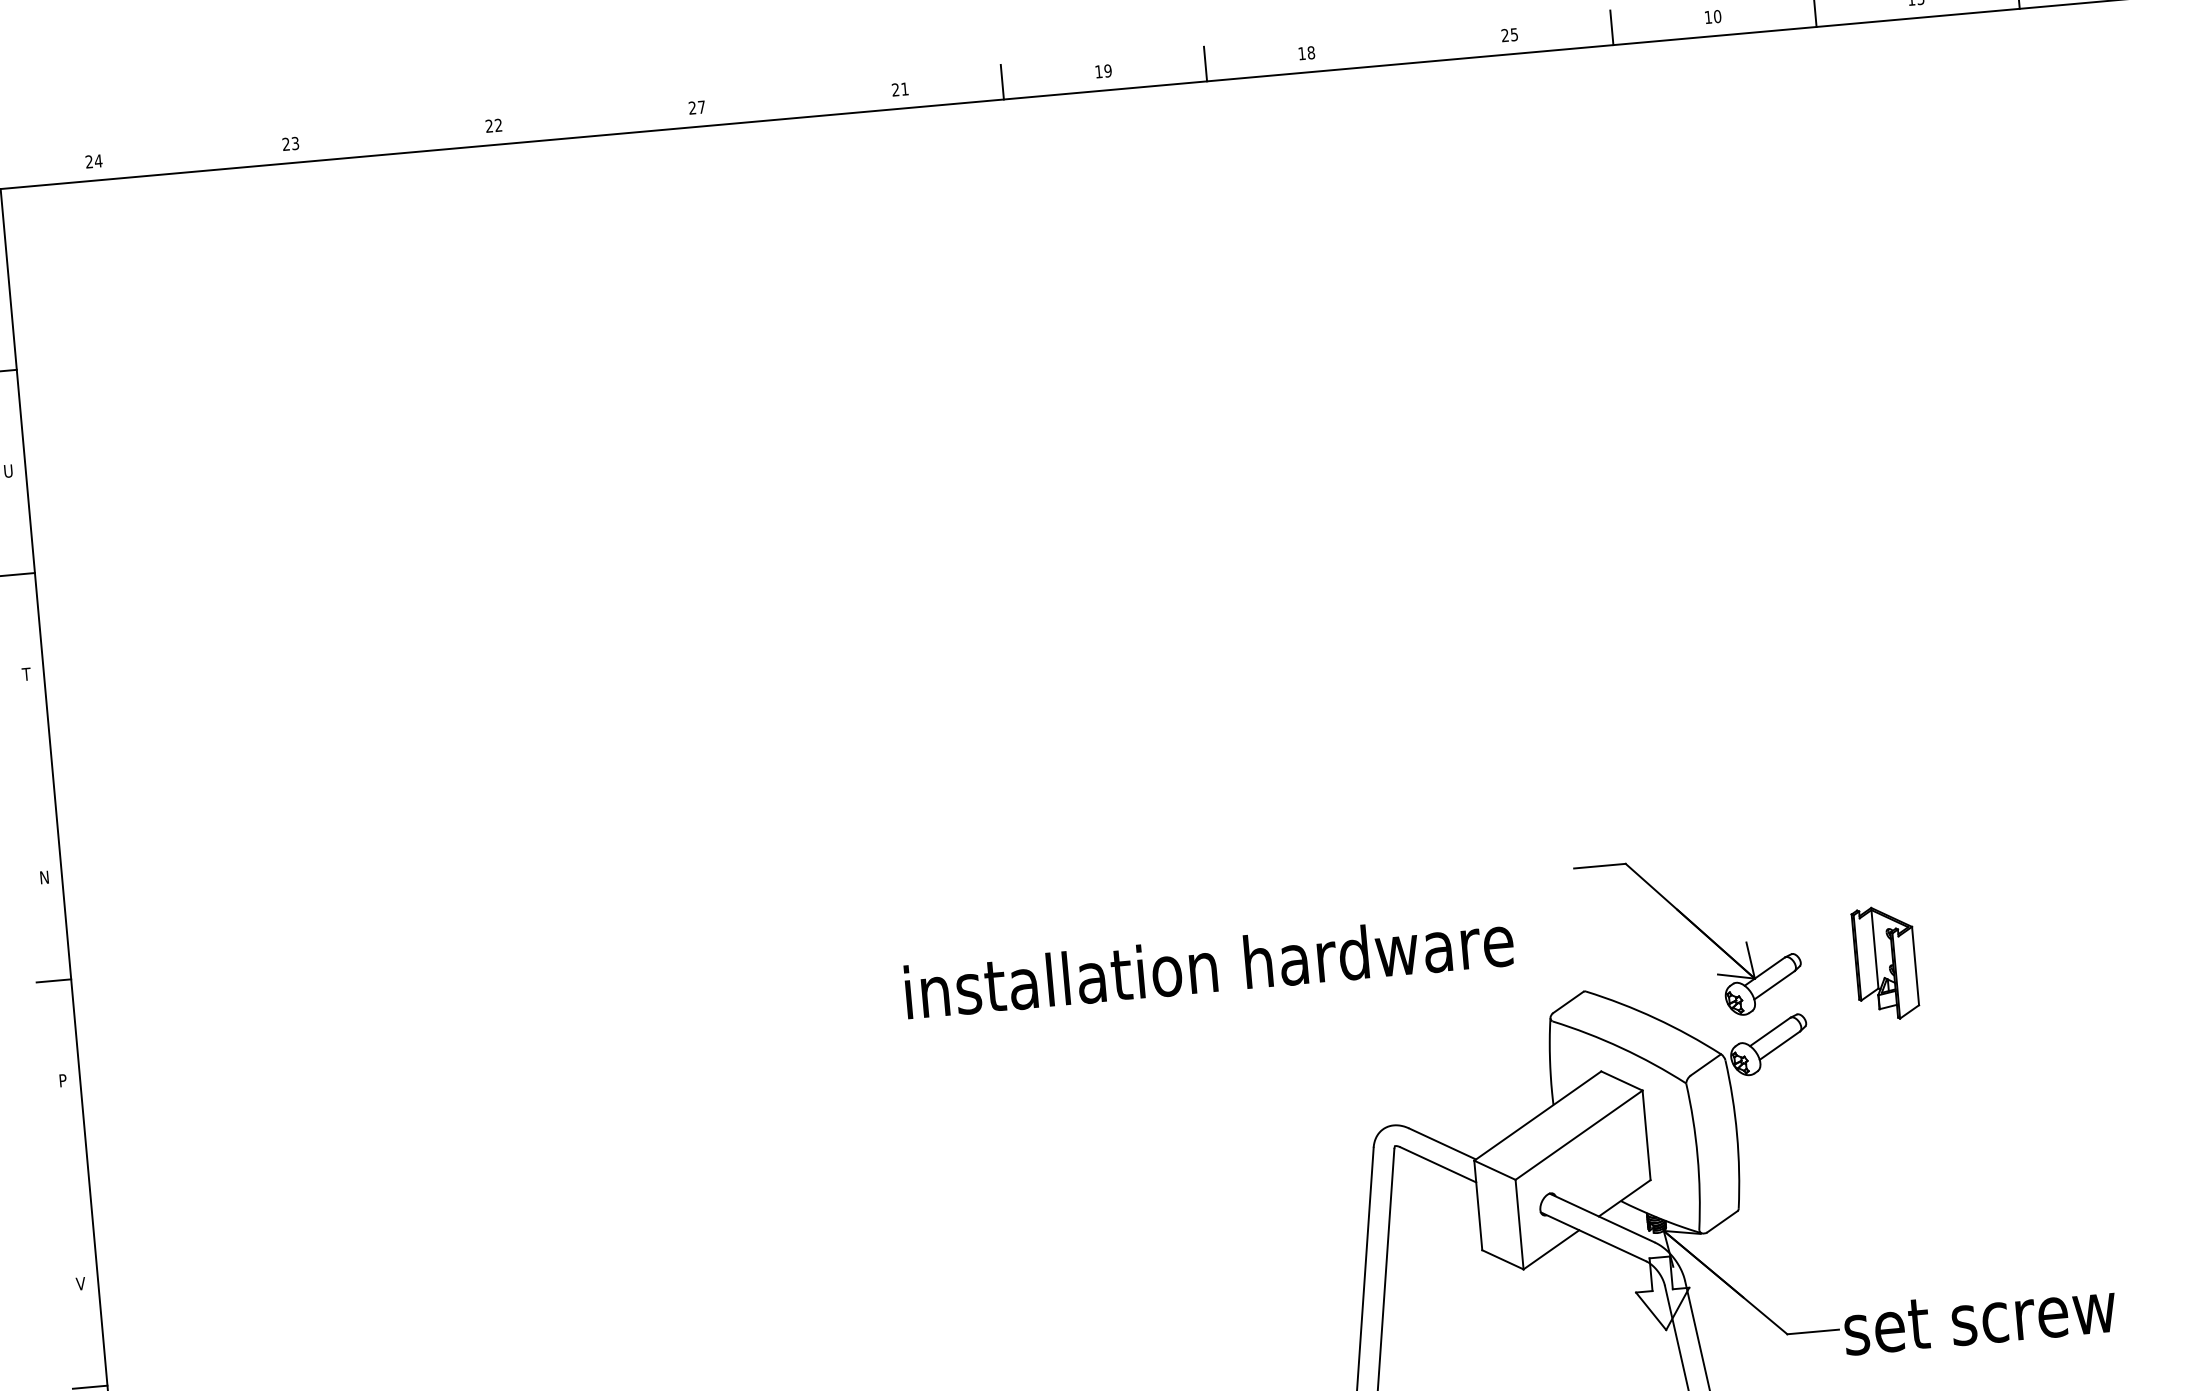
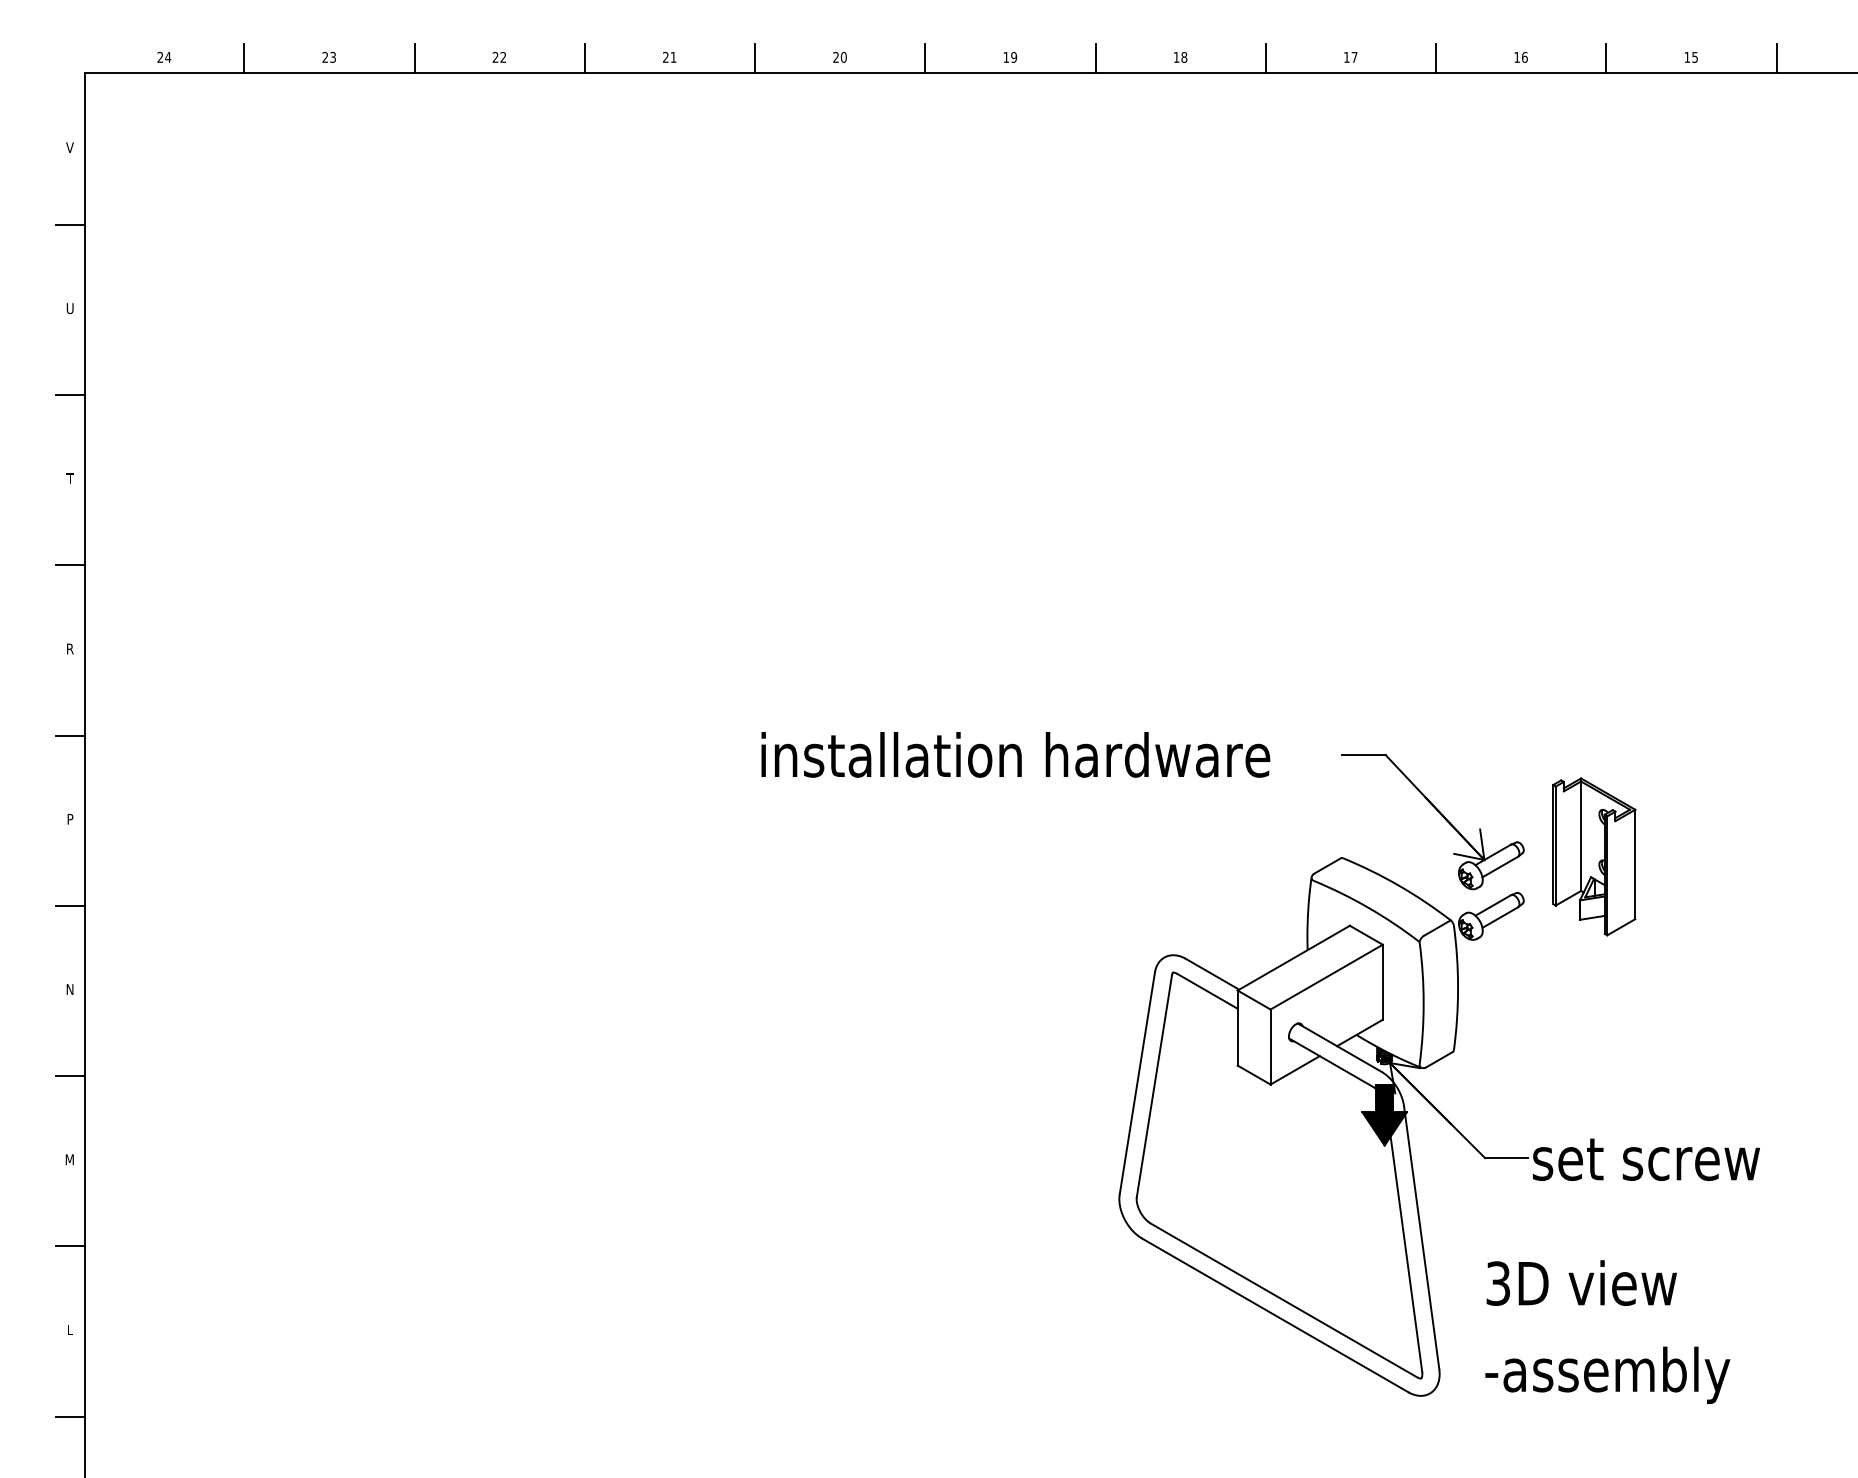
text: (1717, 16) -> (1524, 57), 10 -> 16
text: (1509, 34) -> (1350, 56), 25 -> 17
line: (1408, 45) -> (1265, 58), added
text: (904, 89) -> (843, 57), 21 -> 20
line: (799, 99) -> (755, 58), added
text: (701, 107) -> (673, 57), 27 -> 21
line: (595, 117) -> (584, 58), added
line: (392, 136) -> (414, 58), added
line: (189, 154) -> (244, 58), added
line: (34, 777) -> (69, 565), added
text: (43, 876) -> (69, 648), N -> R
part: (1885, 962) -> (1594, 856), size x1.67
text: (1208, 965) -> (1015, 754), moved
line: (71, 1183) -> (69, 905), added
text: (80, 1283) -> (69, 989), V -> N
fill: (1662, 1292) -> (1384, 1114), added

